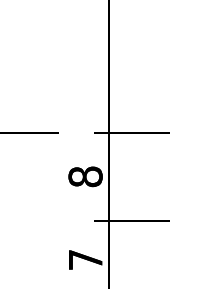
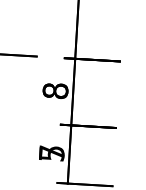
text: (85, 259) -> (51, 153), 7 -> 5

